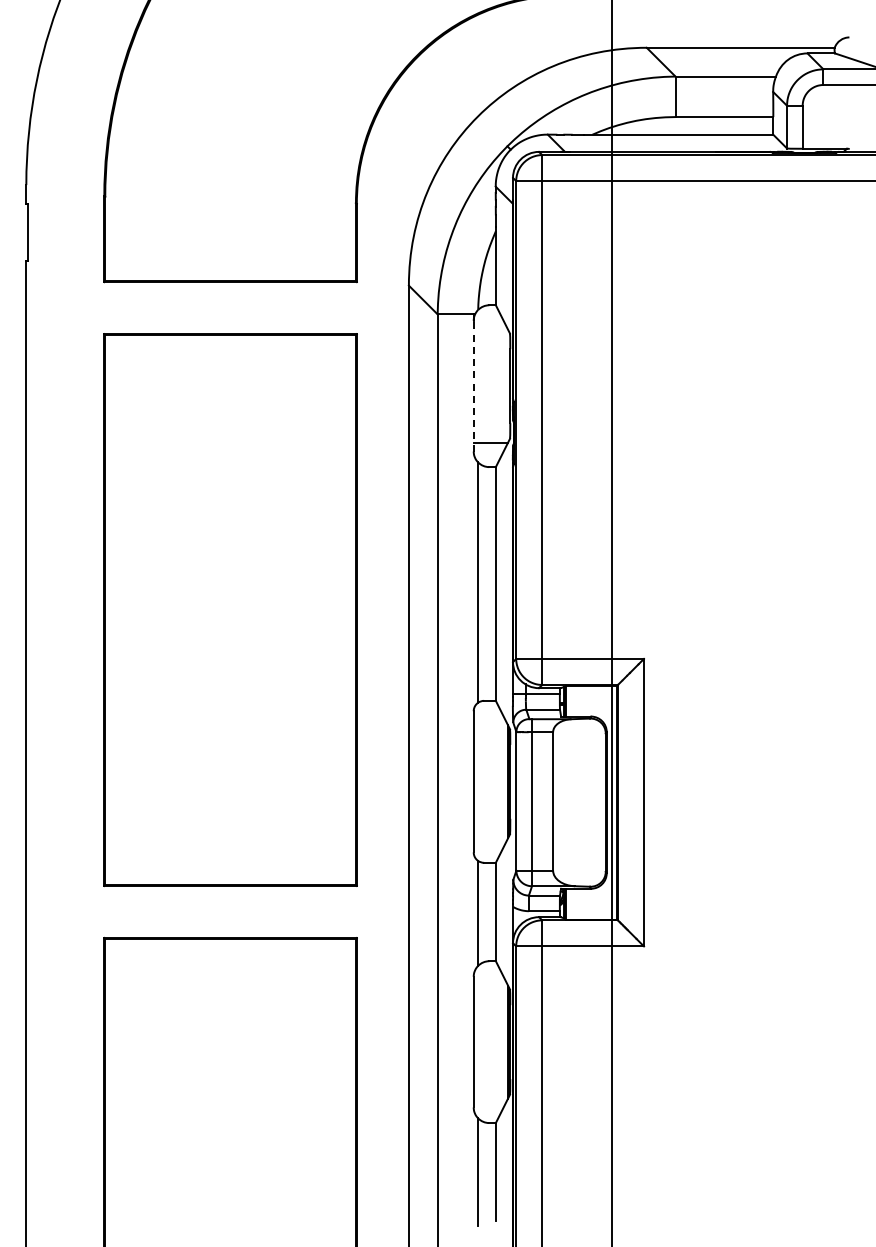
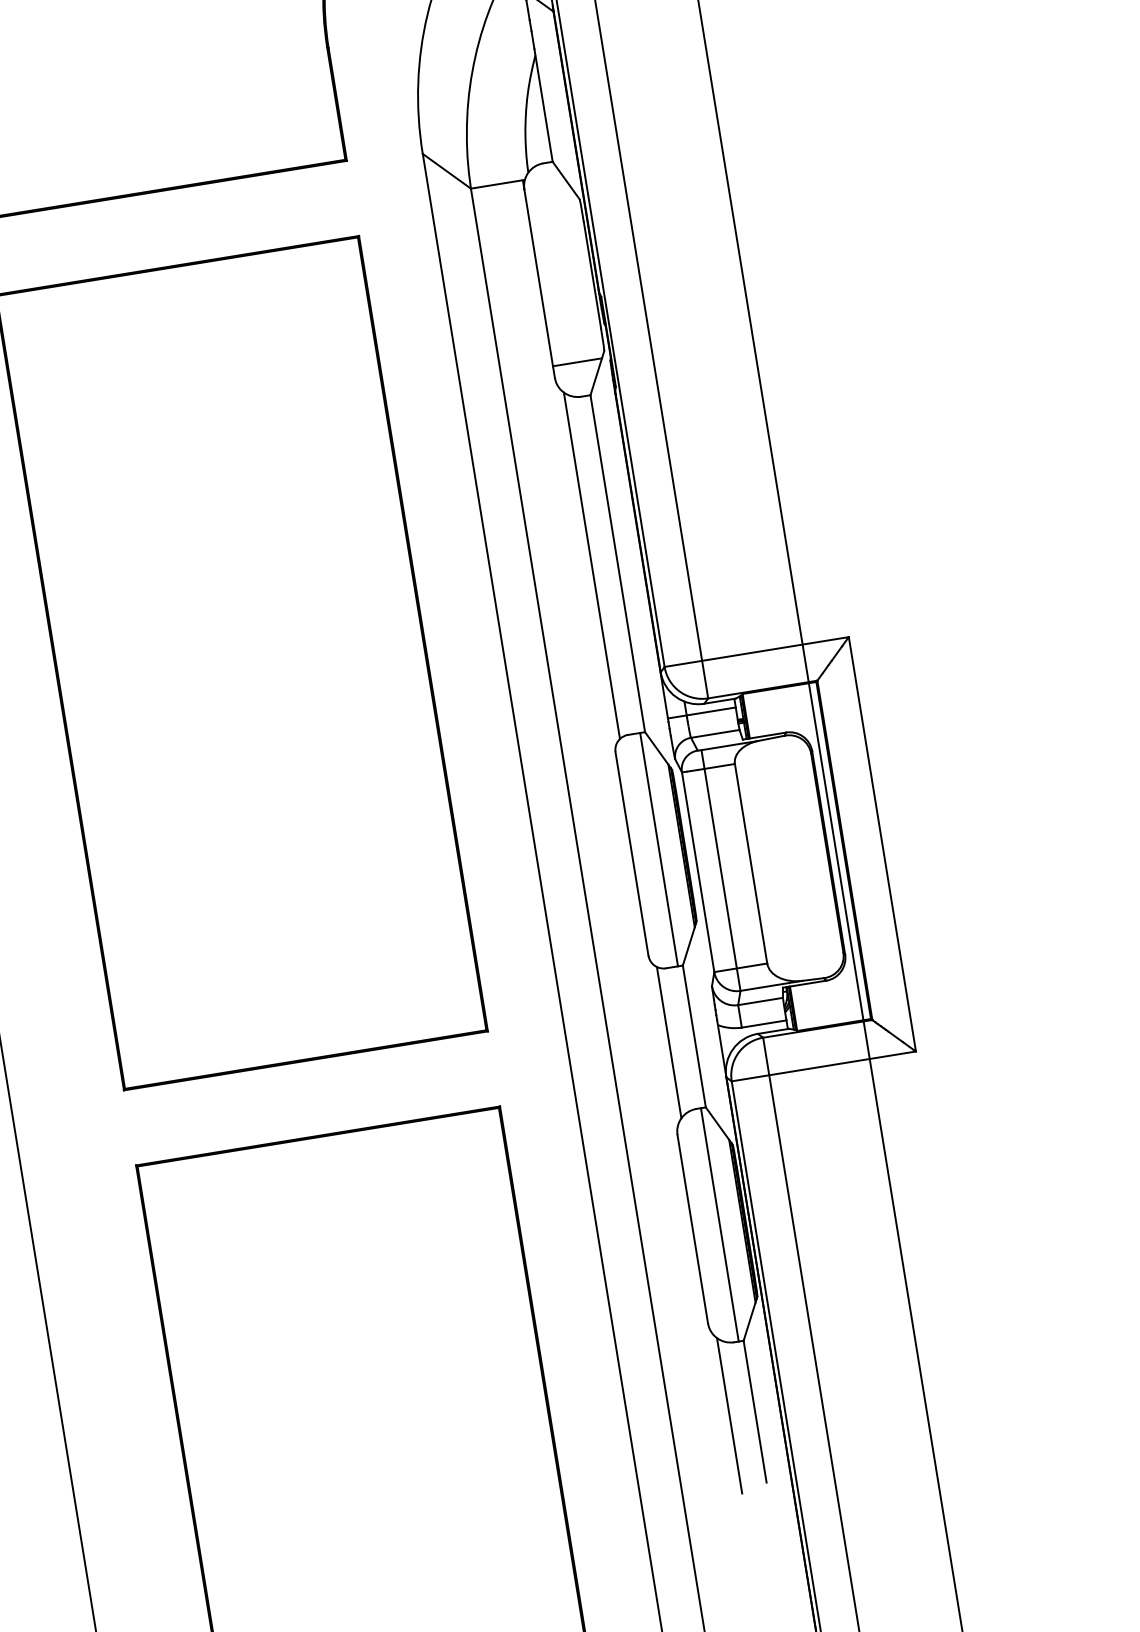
line: (473, 385) -> (539, 282), dashed -> solid
line: (492, 781) -> (659, 849), added
line: (492, 1042) -> (719, 1225), added

